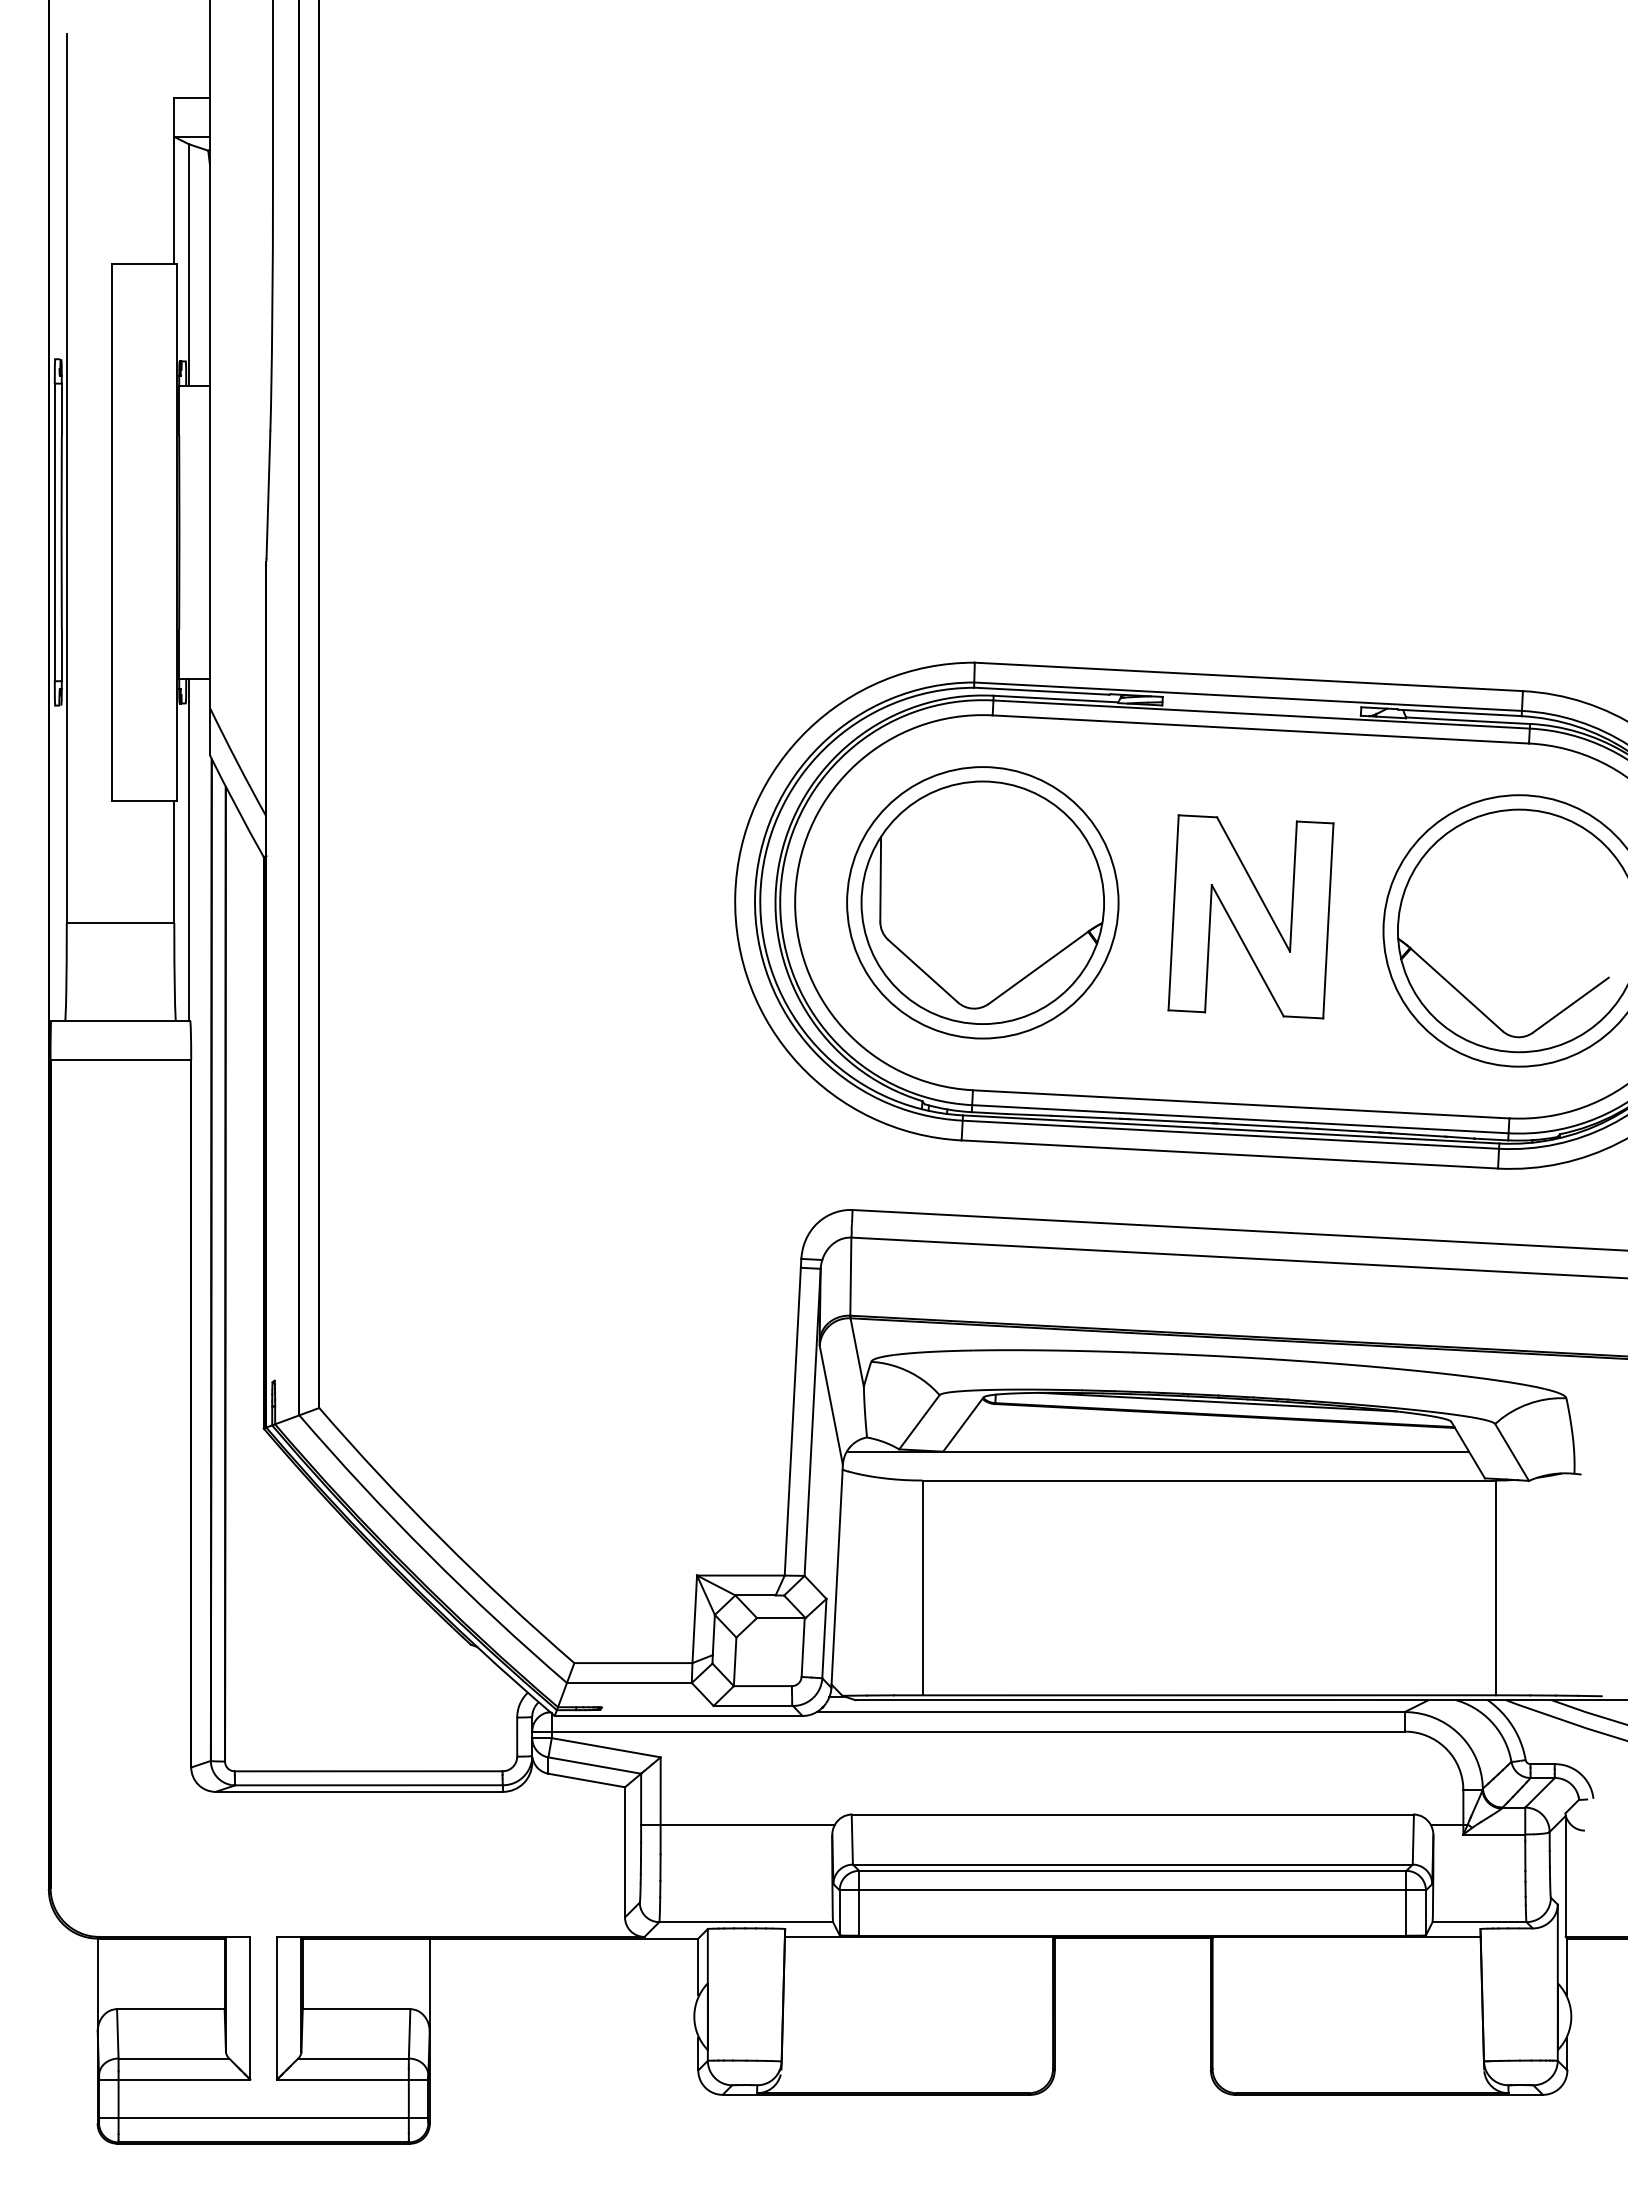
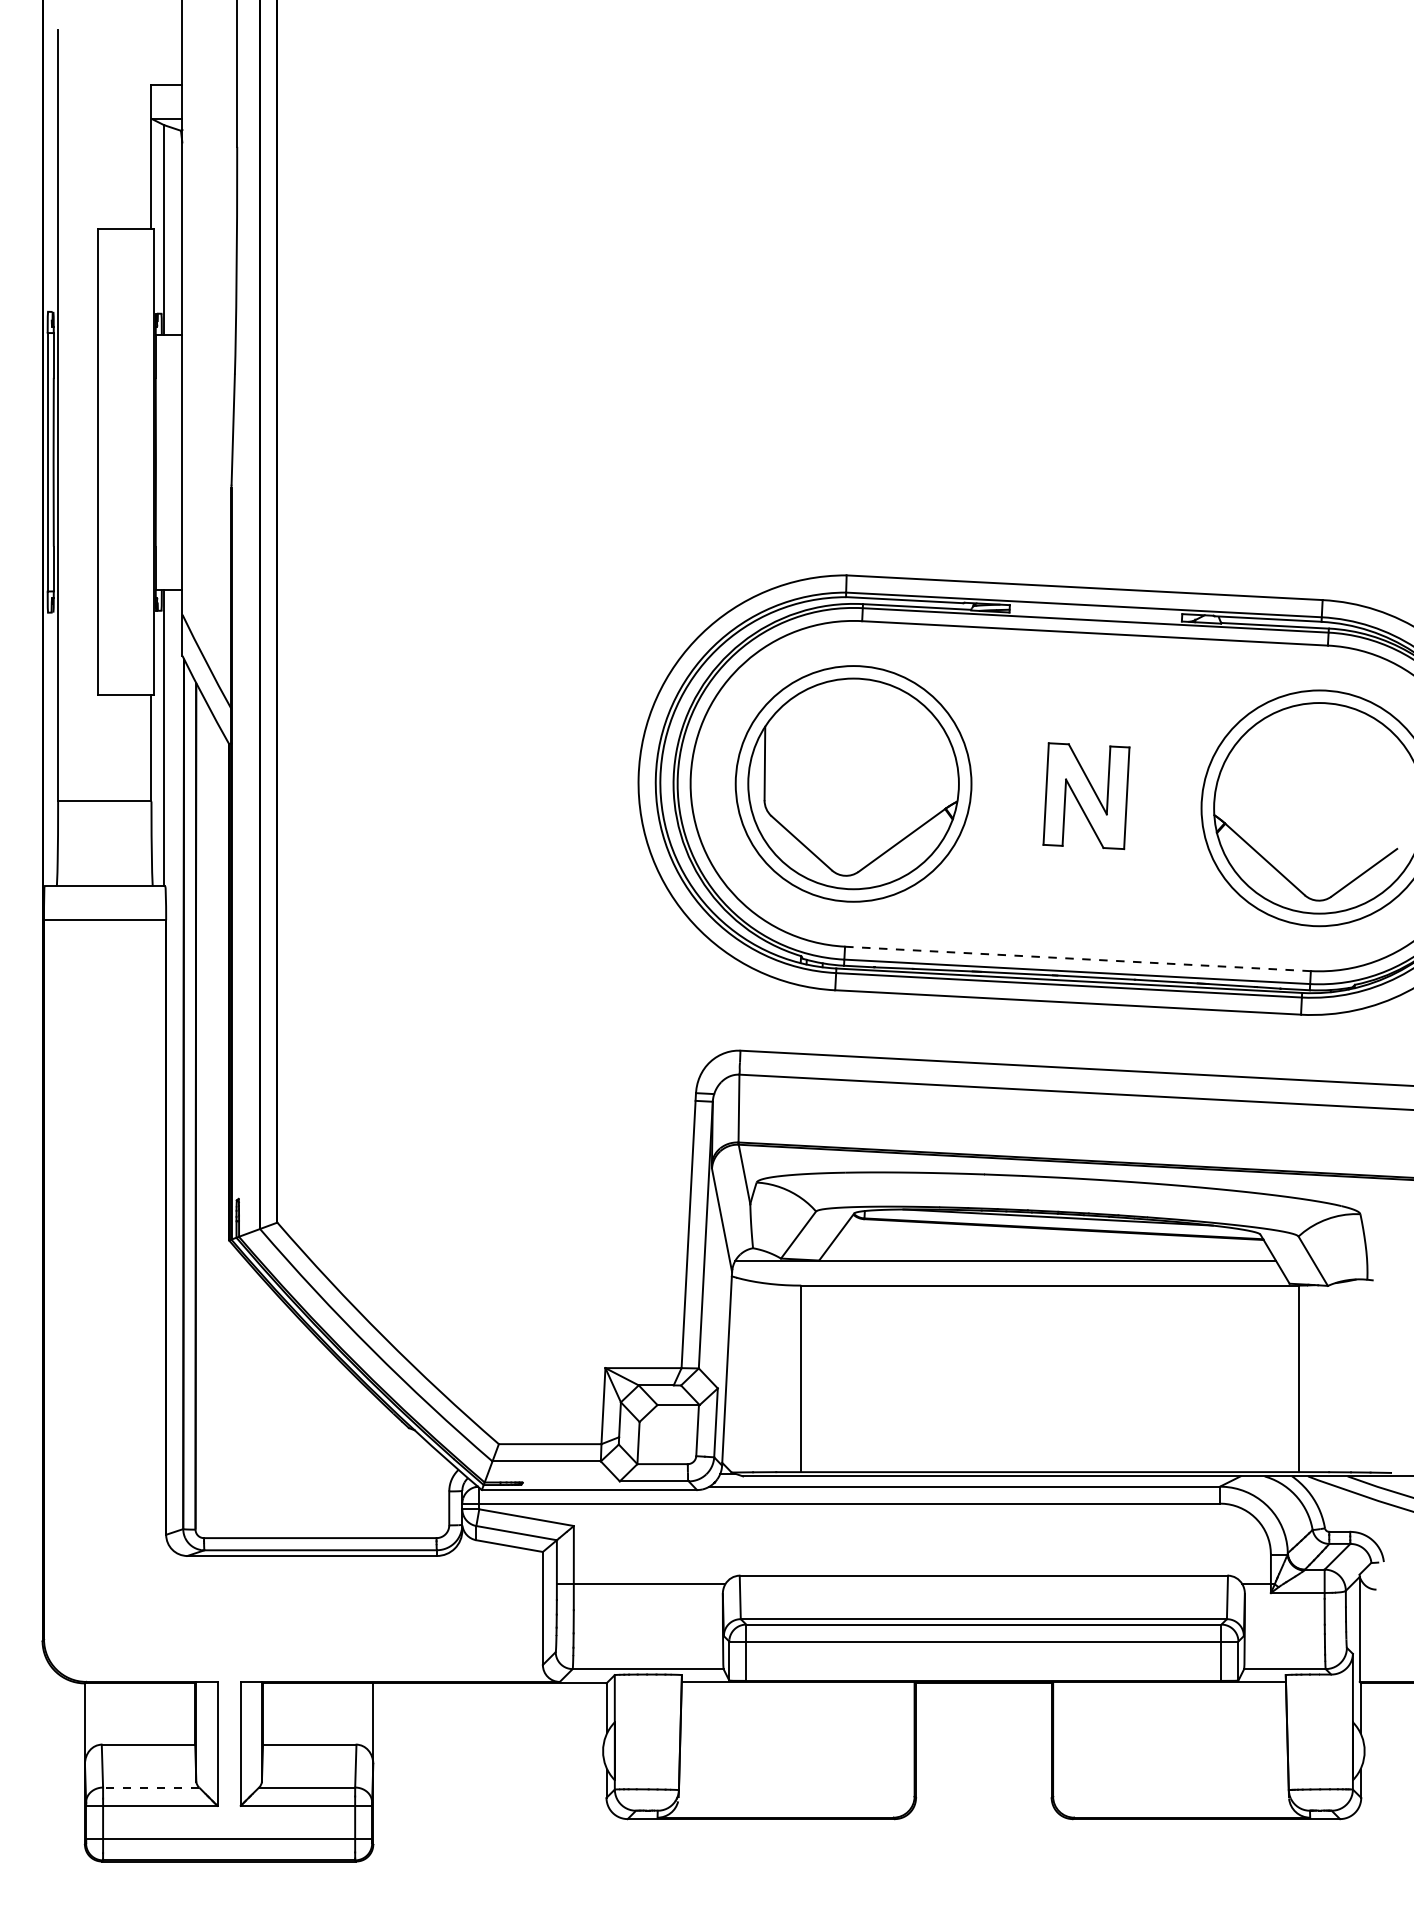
part: (1250, 916) -> (1086, 795), size x0.6
line: (1241, 1104) -> (1078, 959), solid -> dashed
line: (173, 2058) -> (150, 1787), solid -> dashed

